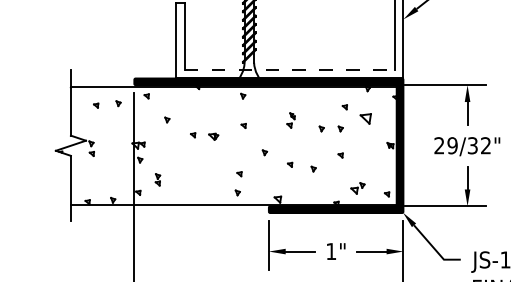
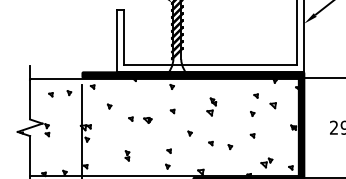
line: (290, 70) -> (211, 65), dashed -> solid
part: (365, 118) -> (273, 105), size x0.62
part: (290, 120) -> (211, 106), size x1.43
part: (321, 128) -> (236, 113), removed
part: (157, 179) -> (127, 155), moved

